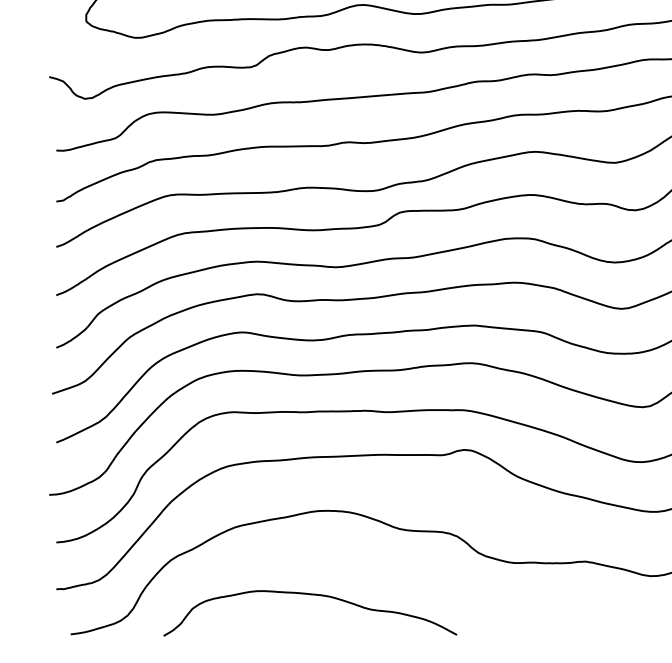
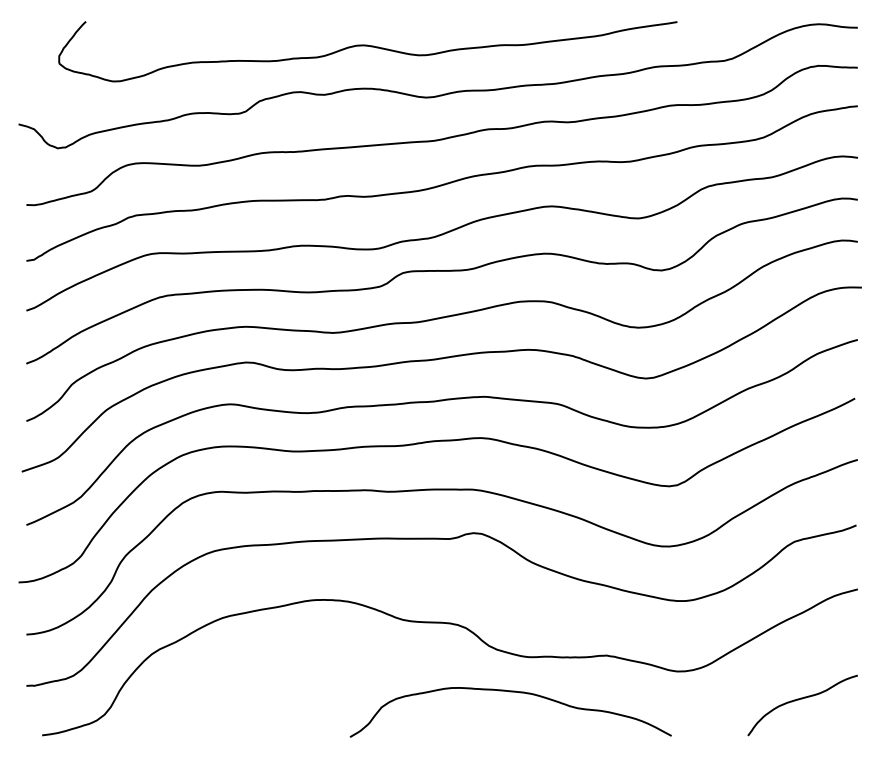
curve: (310, 595) -> (510, 692), moved

